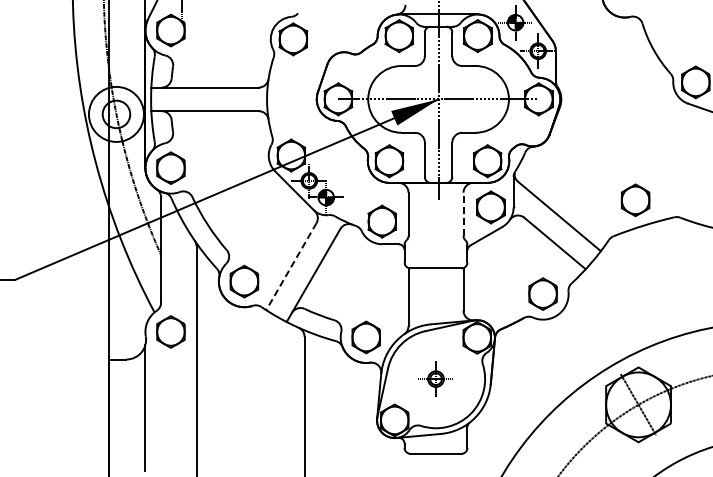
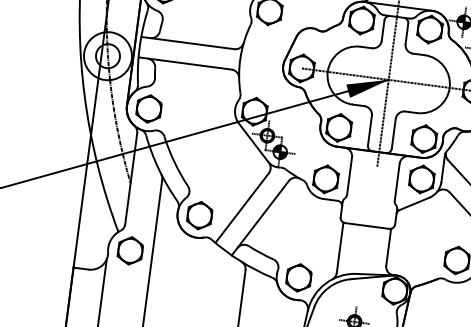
line: (463, 214) -> (397, 182), dashed -> solid
line: (291, 267) -> (242, 208), dashed -> solid

